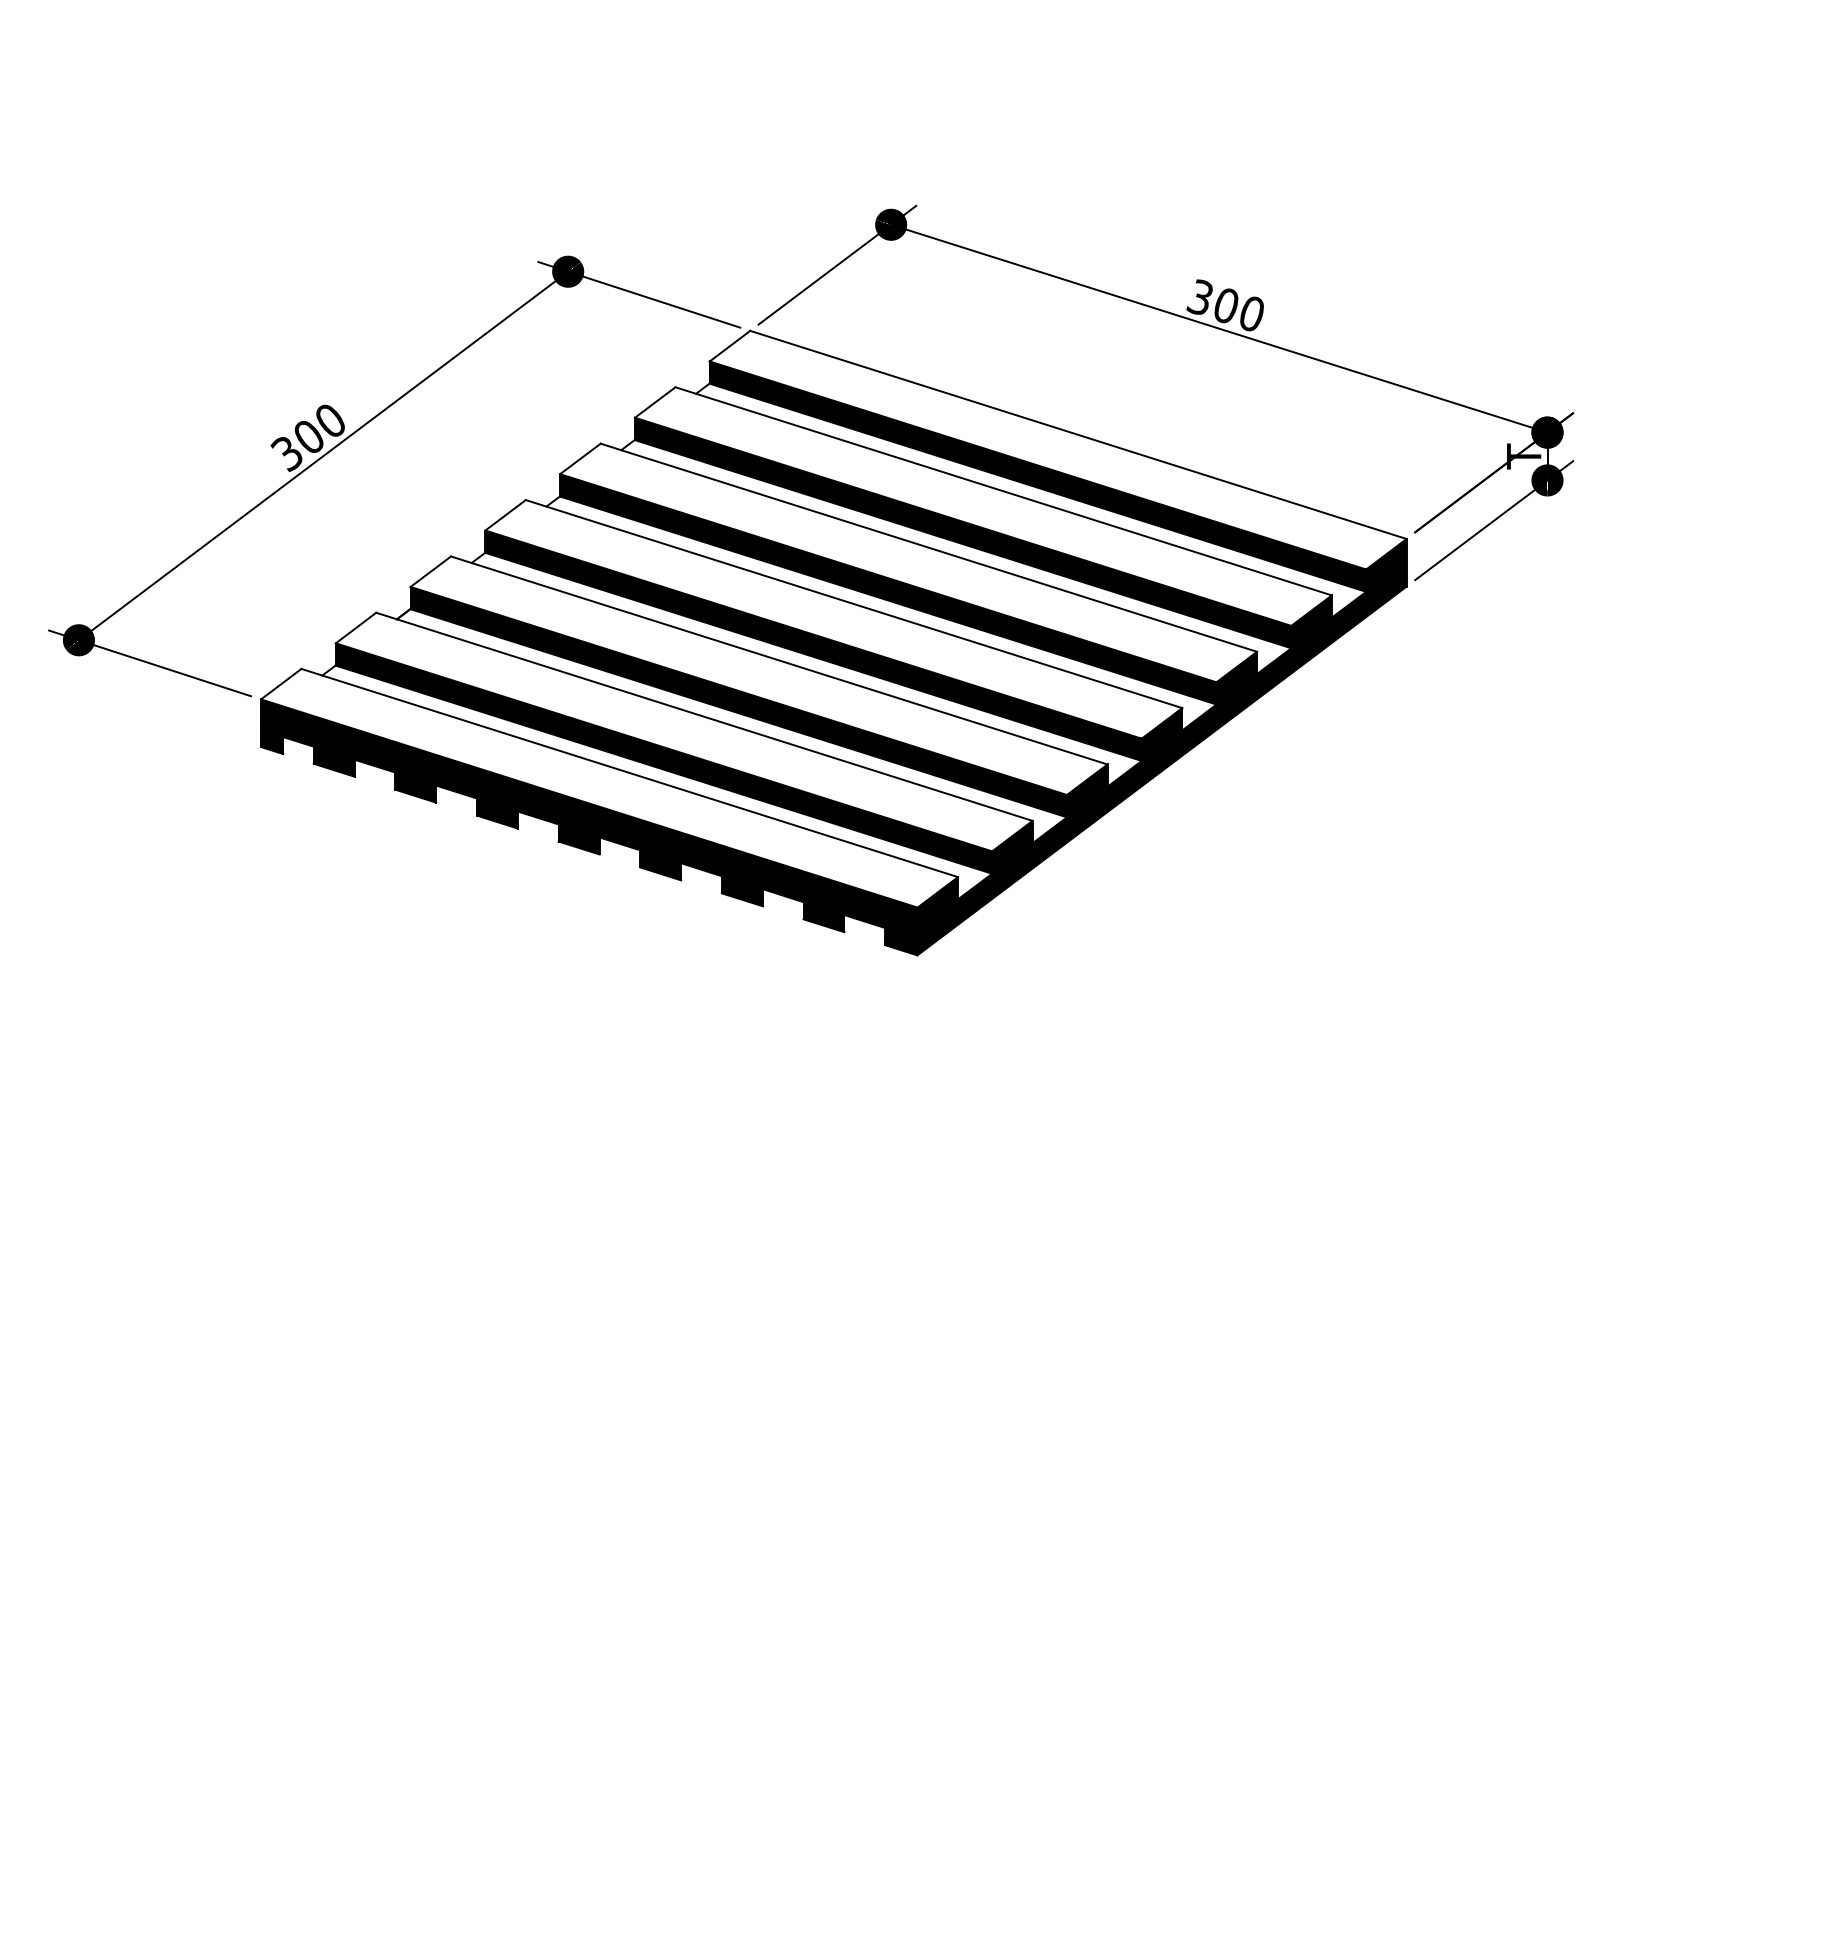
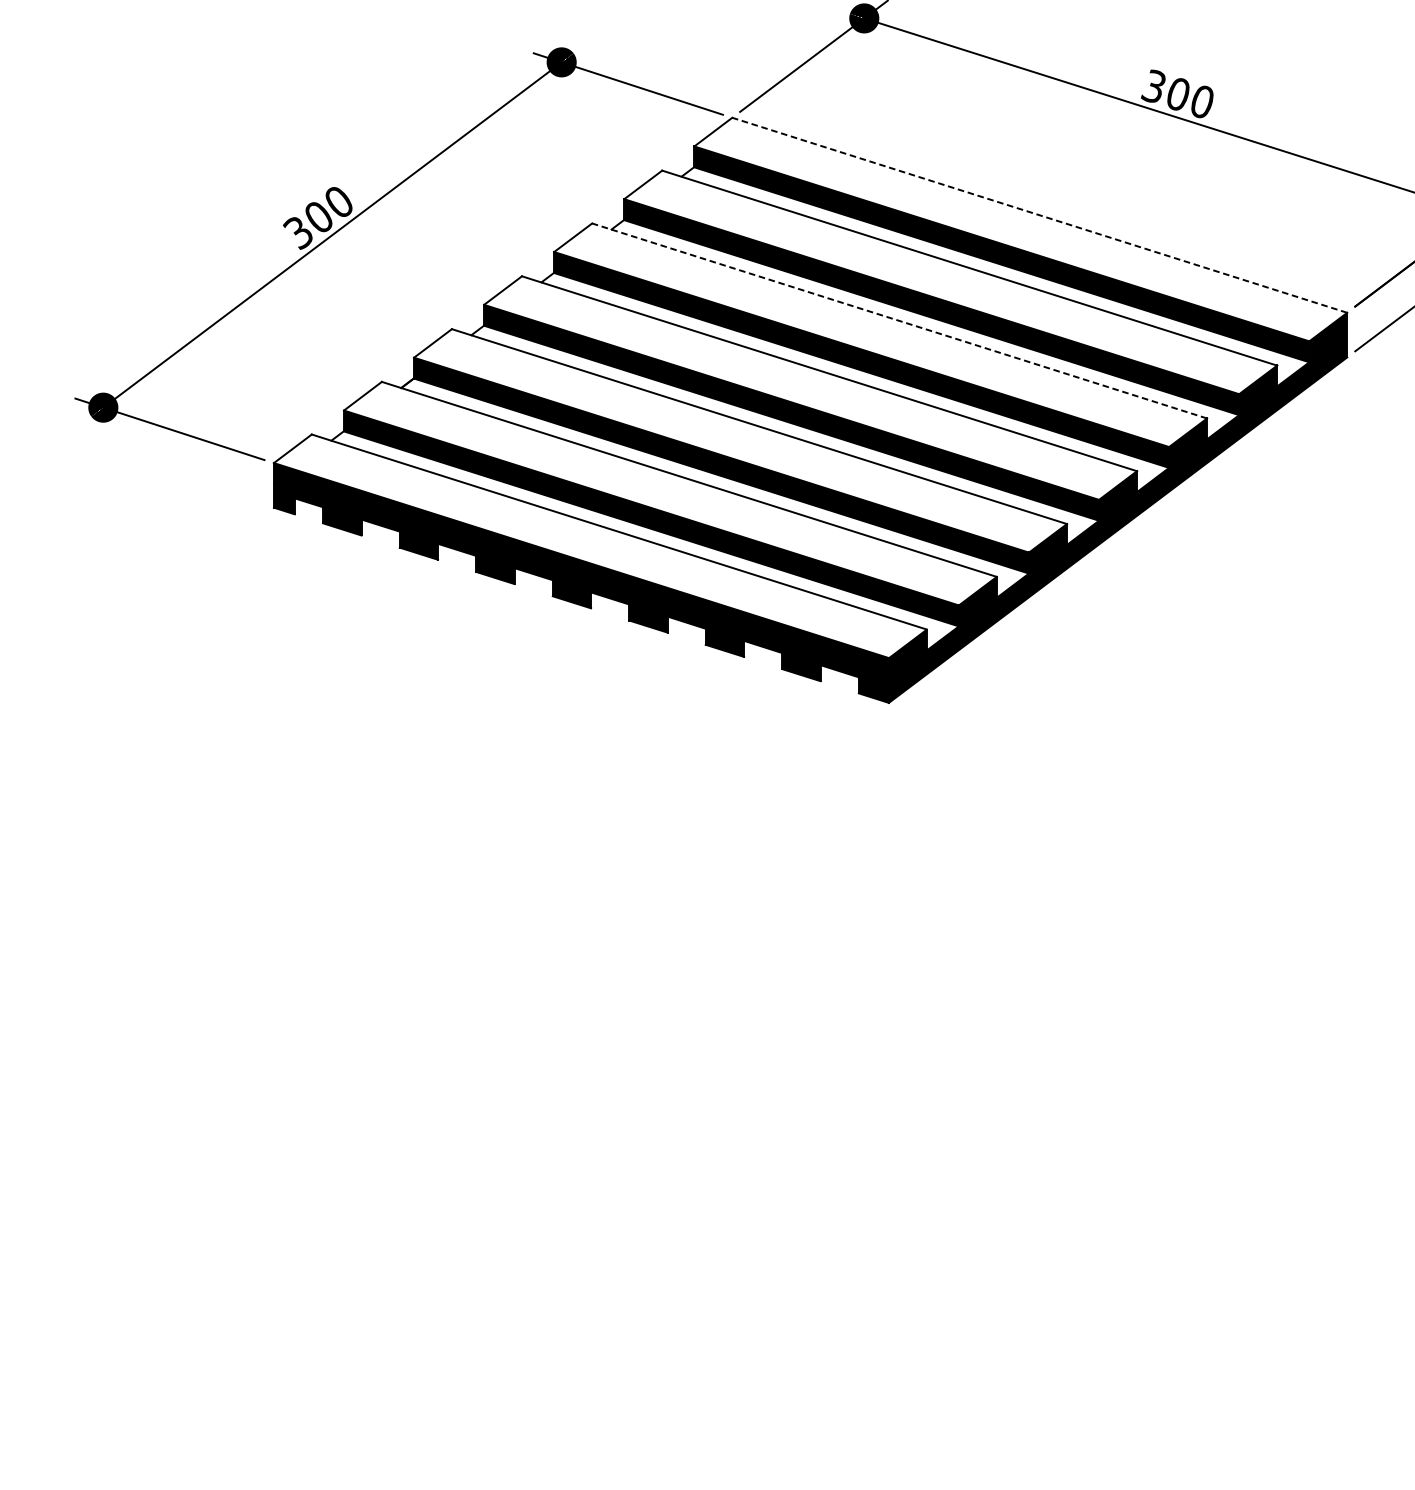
line: (1077, 434) -> (1038, 214), solid -> dashed
line: (928, 547) -> (899, 320), solid -> dashed

